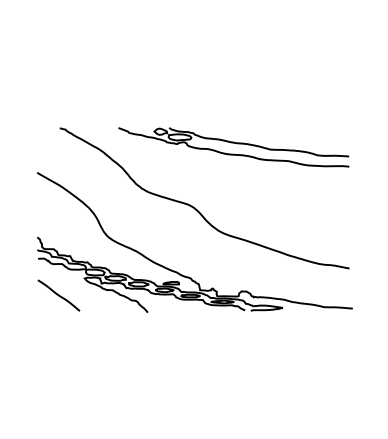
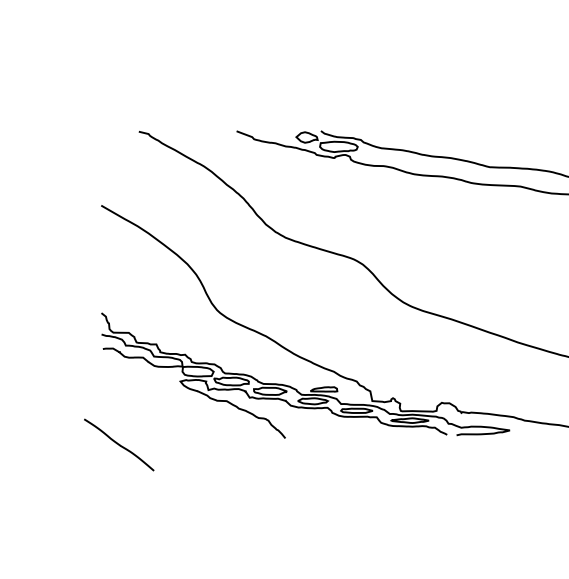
line: (58, 295) -> (118, 444), moved

